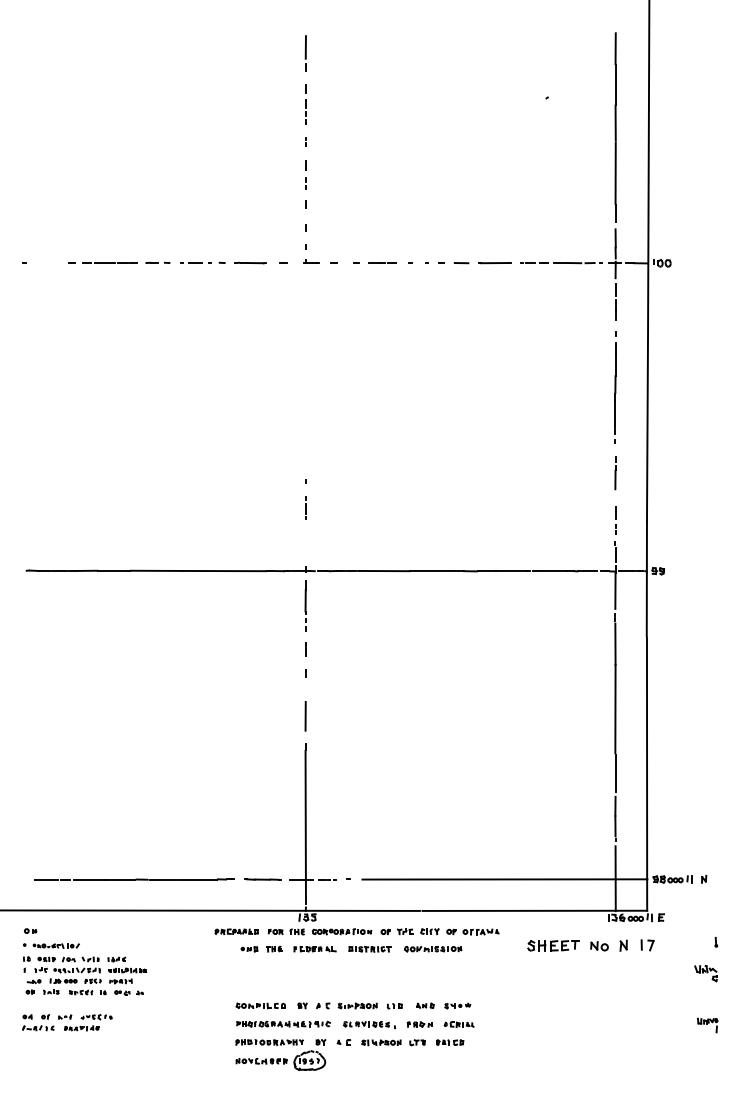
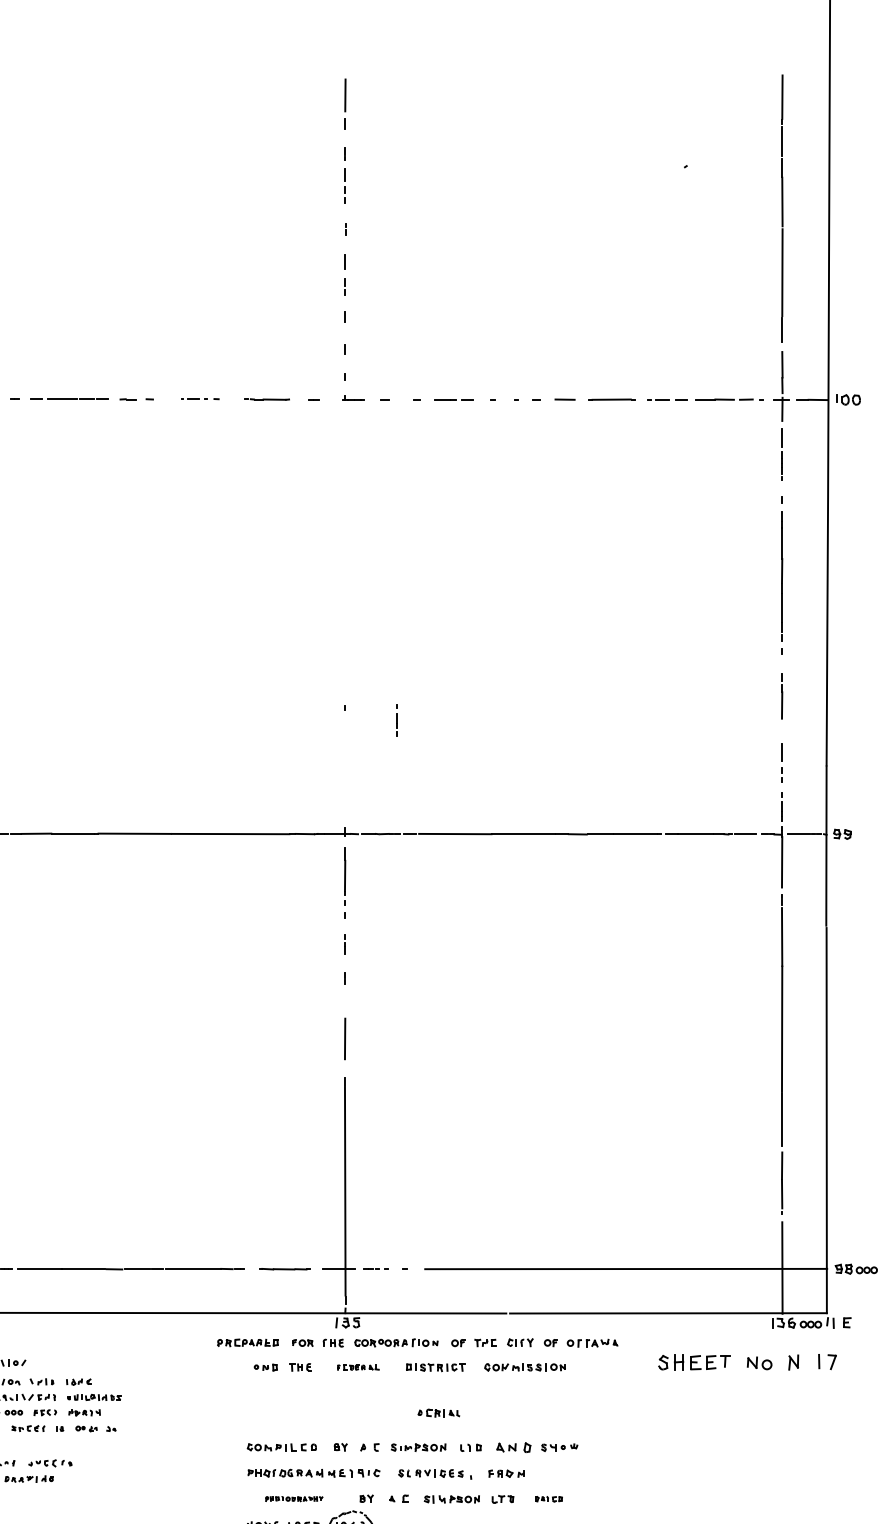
part: (202, 262) -> (199, 398), size x0.6
line: (305, 507) -> (397, 718), moved
part: (314, 949) -> (357, 1367), size x0.7
part: (425, 1005) -> (514, 1446), size x1.4
part: (458, 1024) -> (438, 1413), moved
part: (269, 1042) -> (294, 1499), size x0.6
part: (450, 1042) -> (549, 1499), size x0.7

